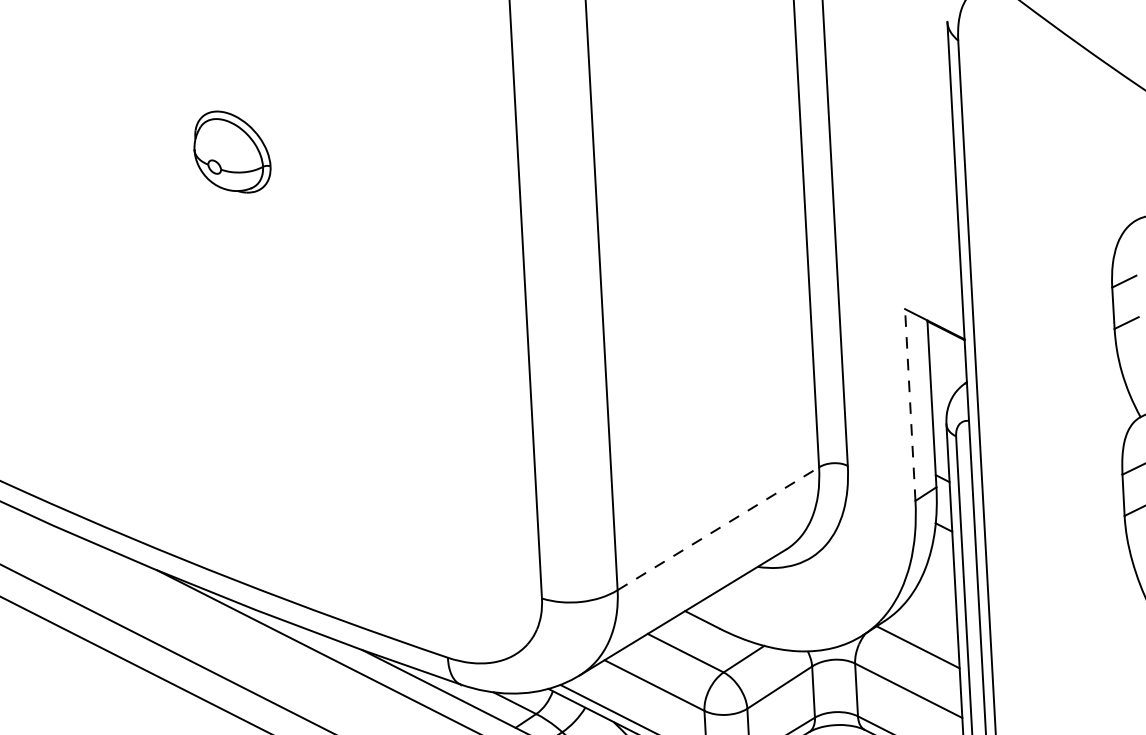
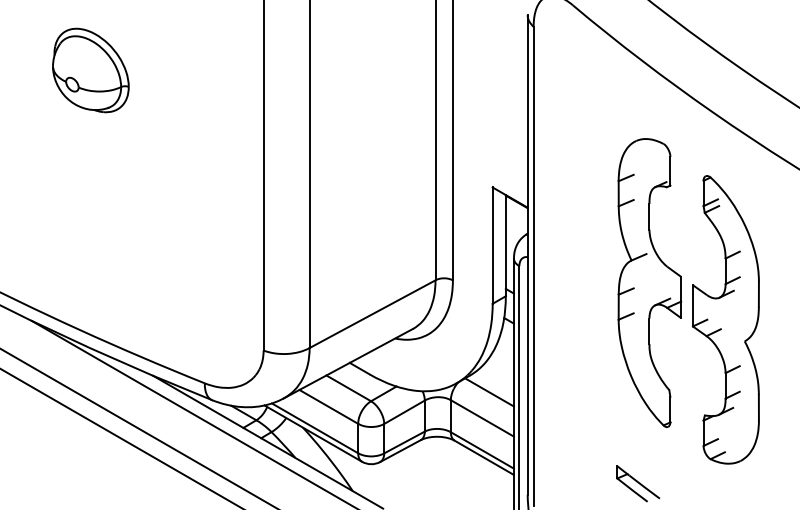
part: (231, 152) -> (90, 70), size x1.67
line: (909, 404) -> (492, 245), dashed -> solid
line: (719, 527) -> (373, 313), dashed -> solid

